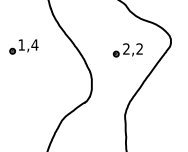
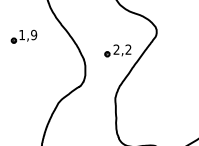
text: (34, 44) -> (33, 34), 1,4 -> 1,9
part: (127, 49) -> (117, 50), moved

